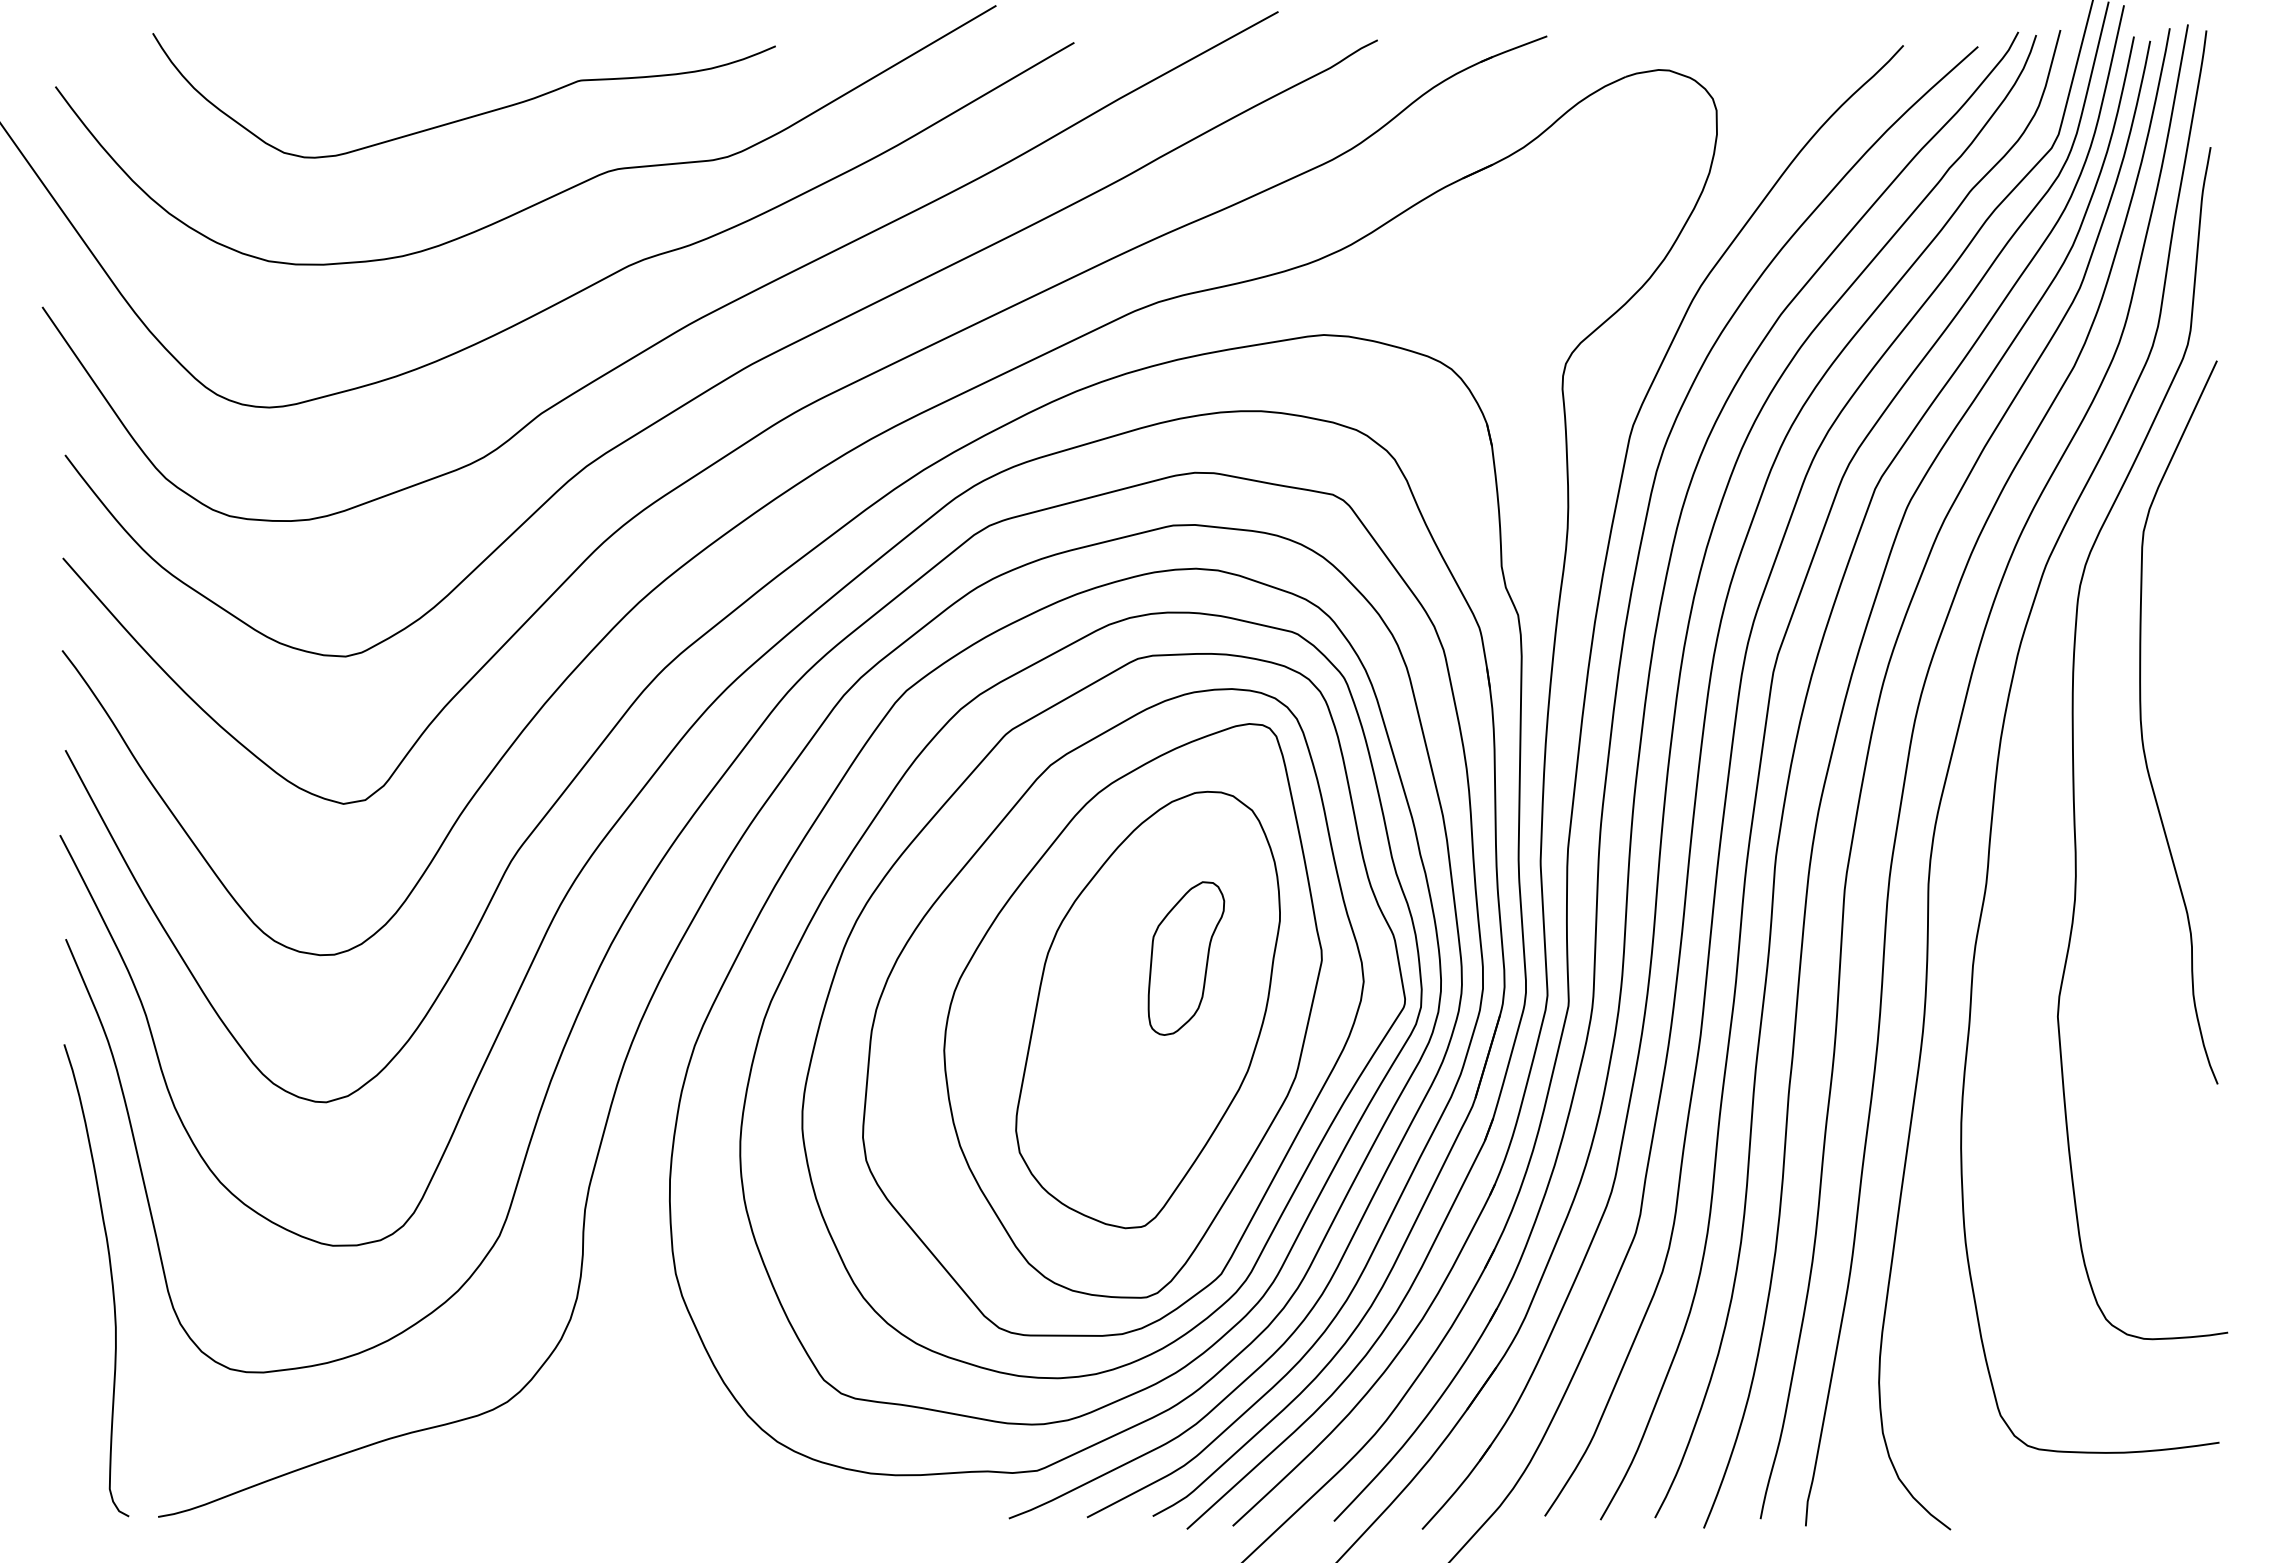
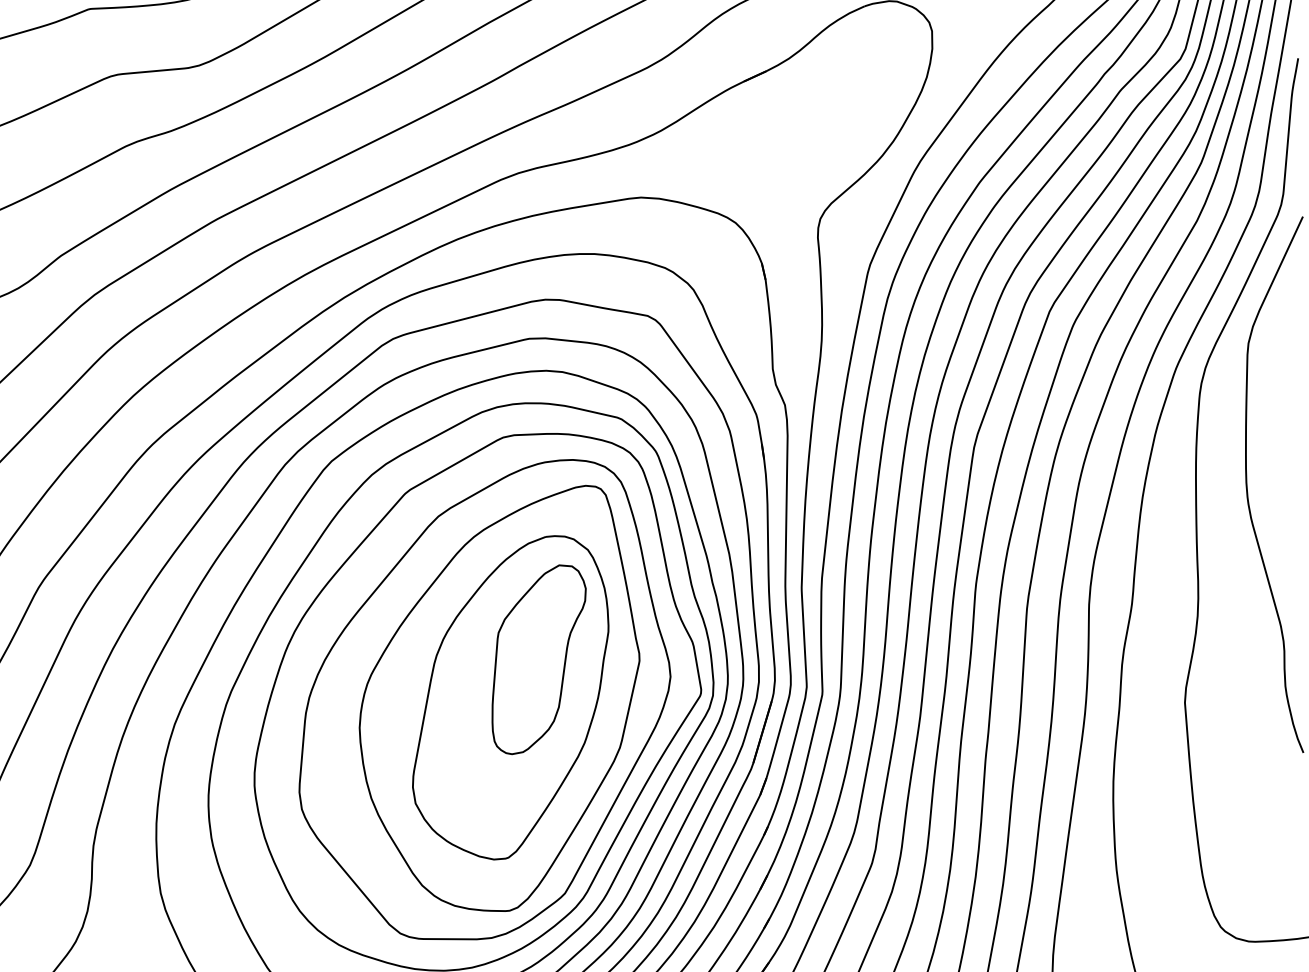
part: (1186, 958) -> (539, 659), size x1.67

